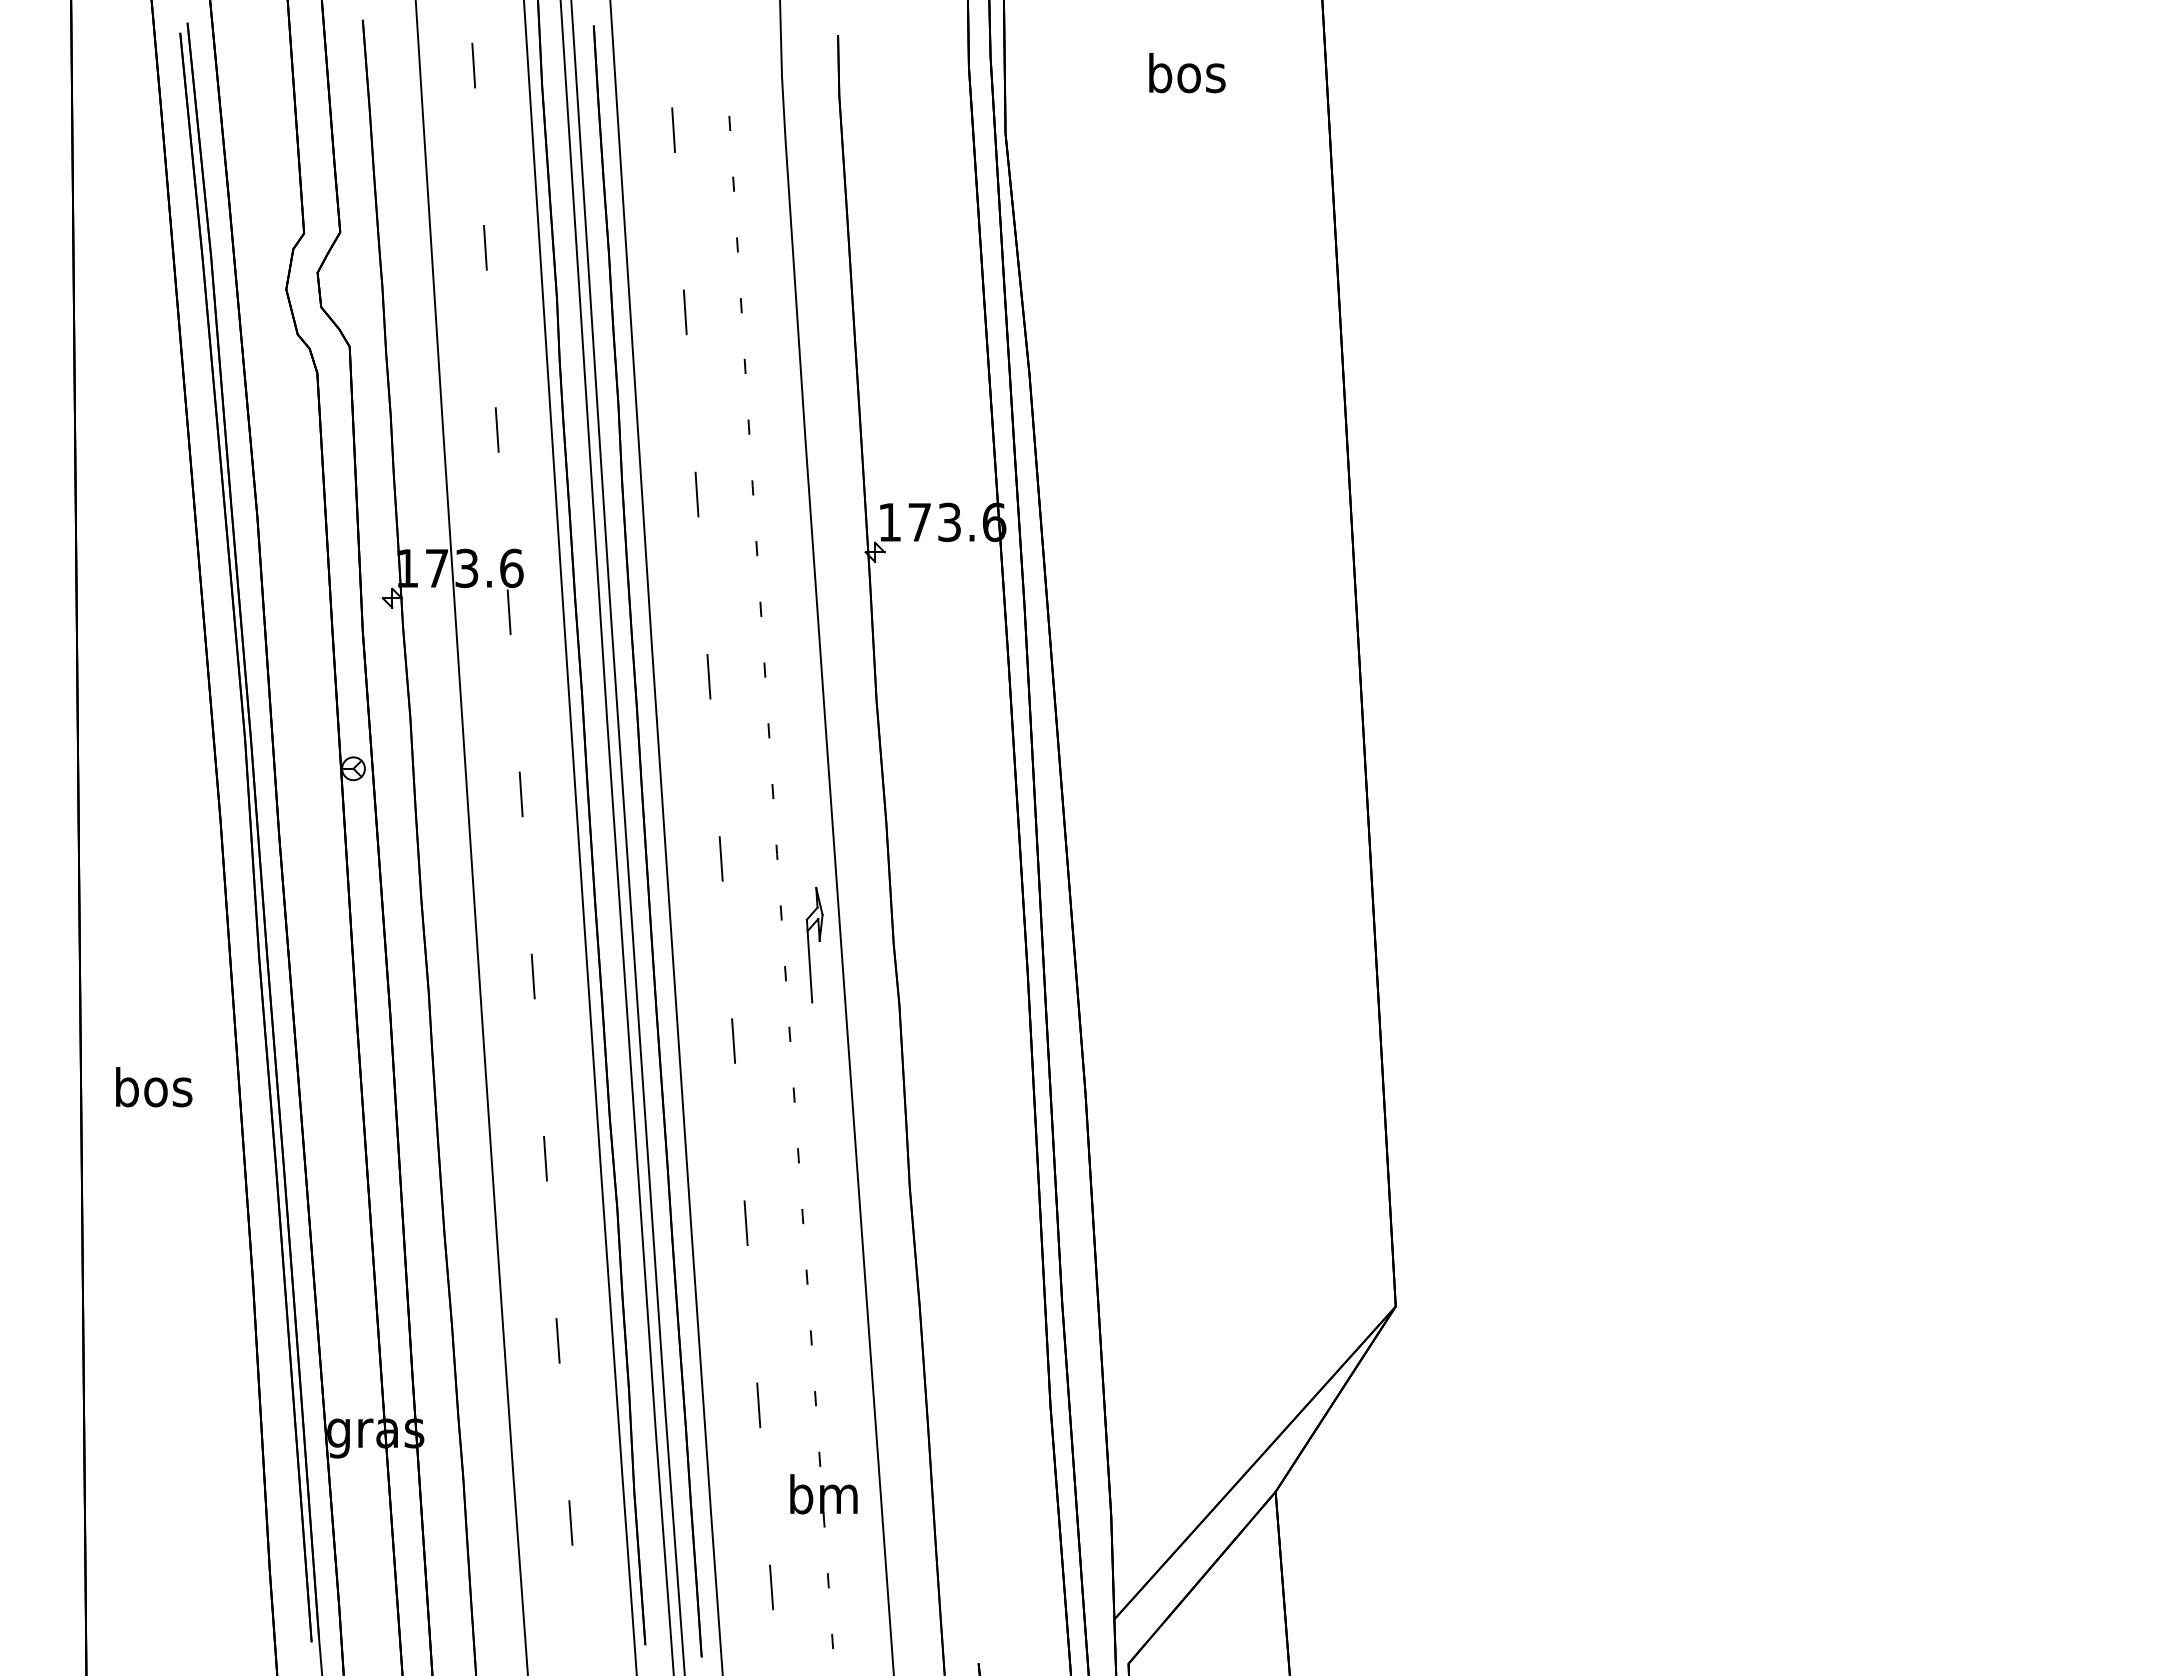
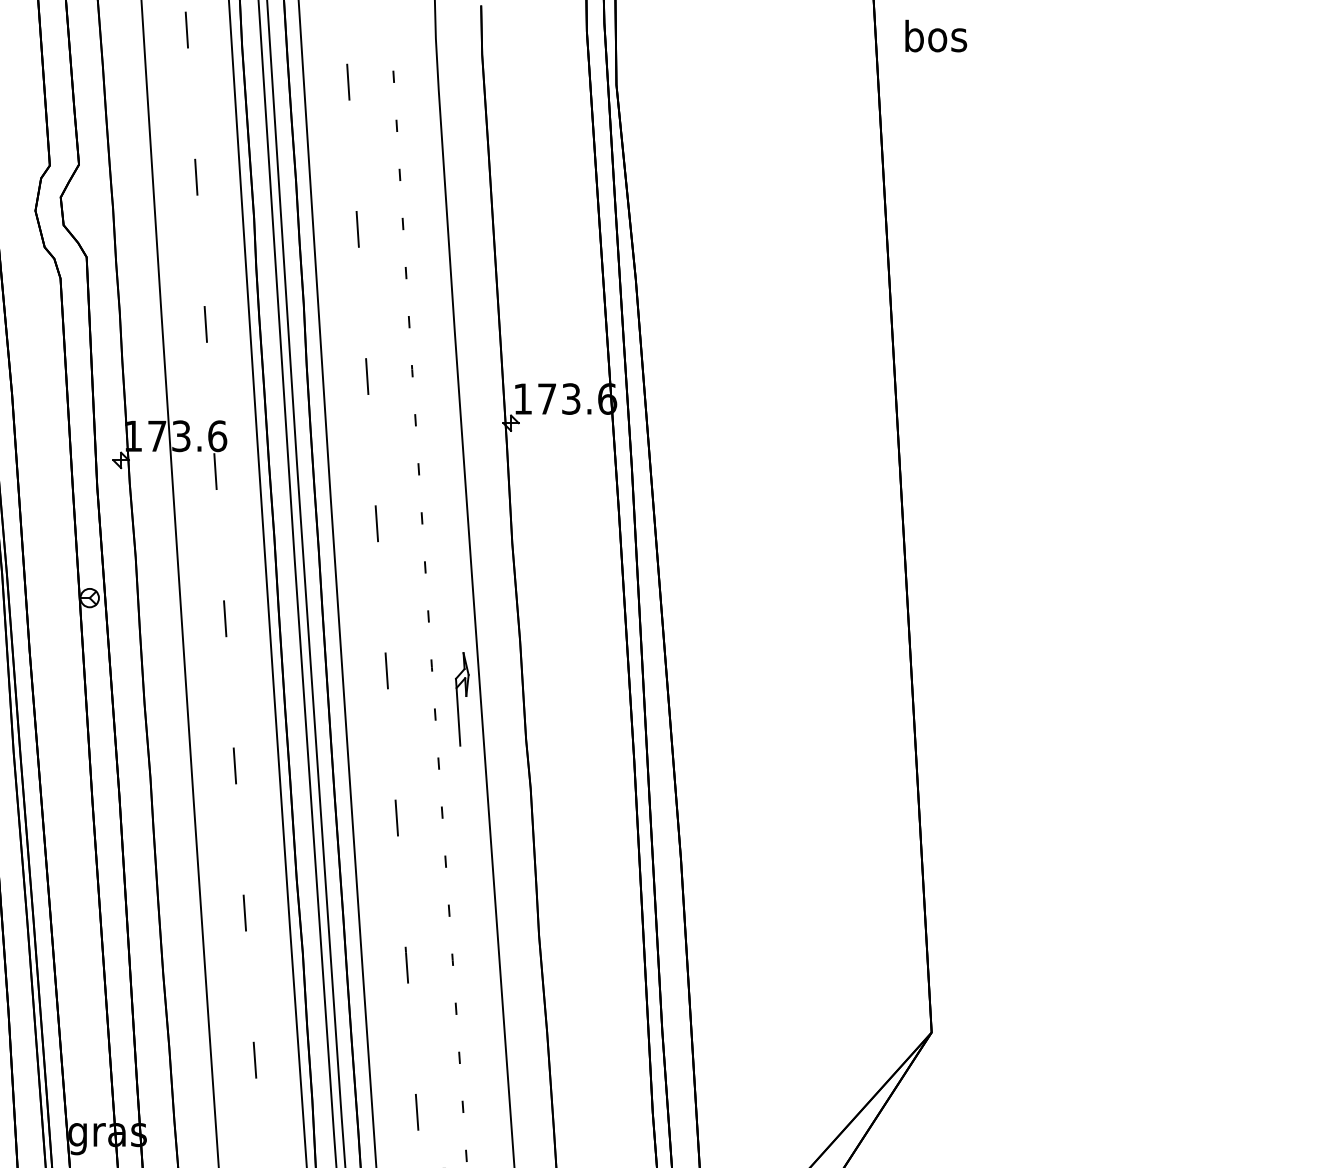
text: (1187, 73) -> (936, 36), moved
part: (814, 944) -> (462, 698), moved

